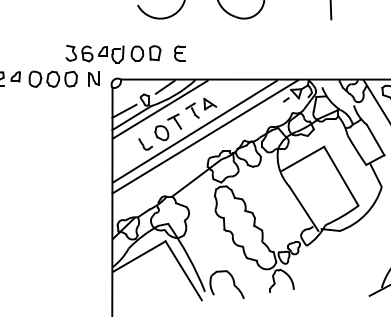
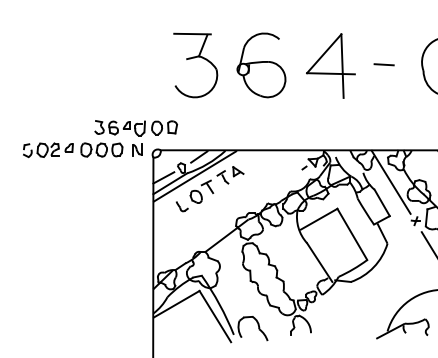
part: (179, 53) -> (211, 127), removed
part: (112, 54) -> (135, 128), moved
line: (194, 131) -> (224, 195), removed
line: (204, 136) -> (233, 199), removed

